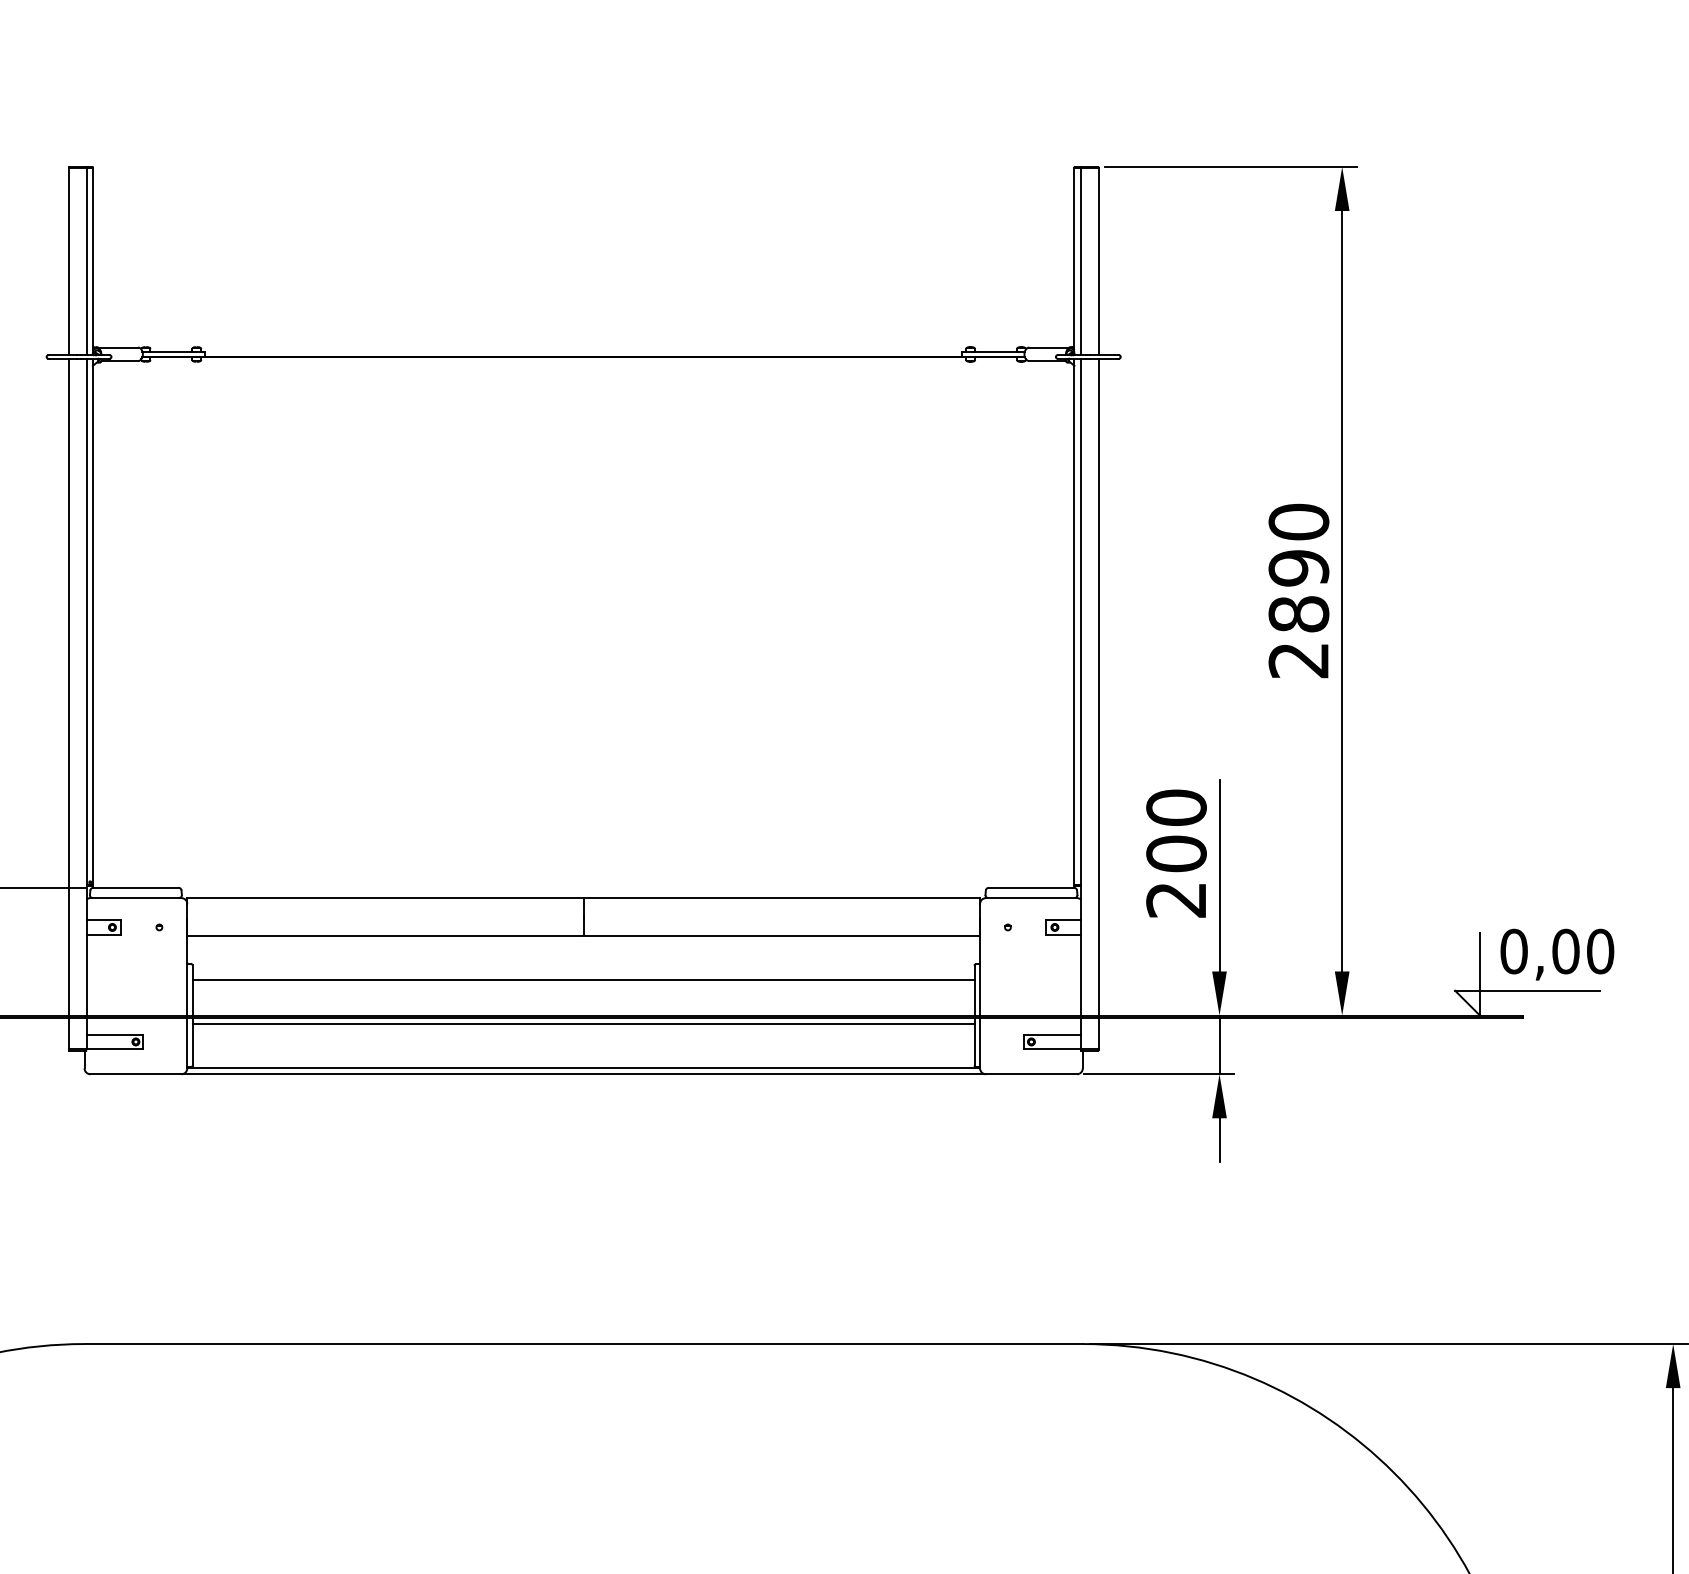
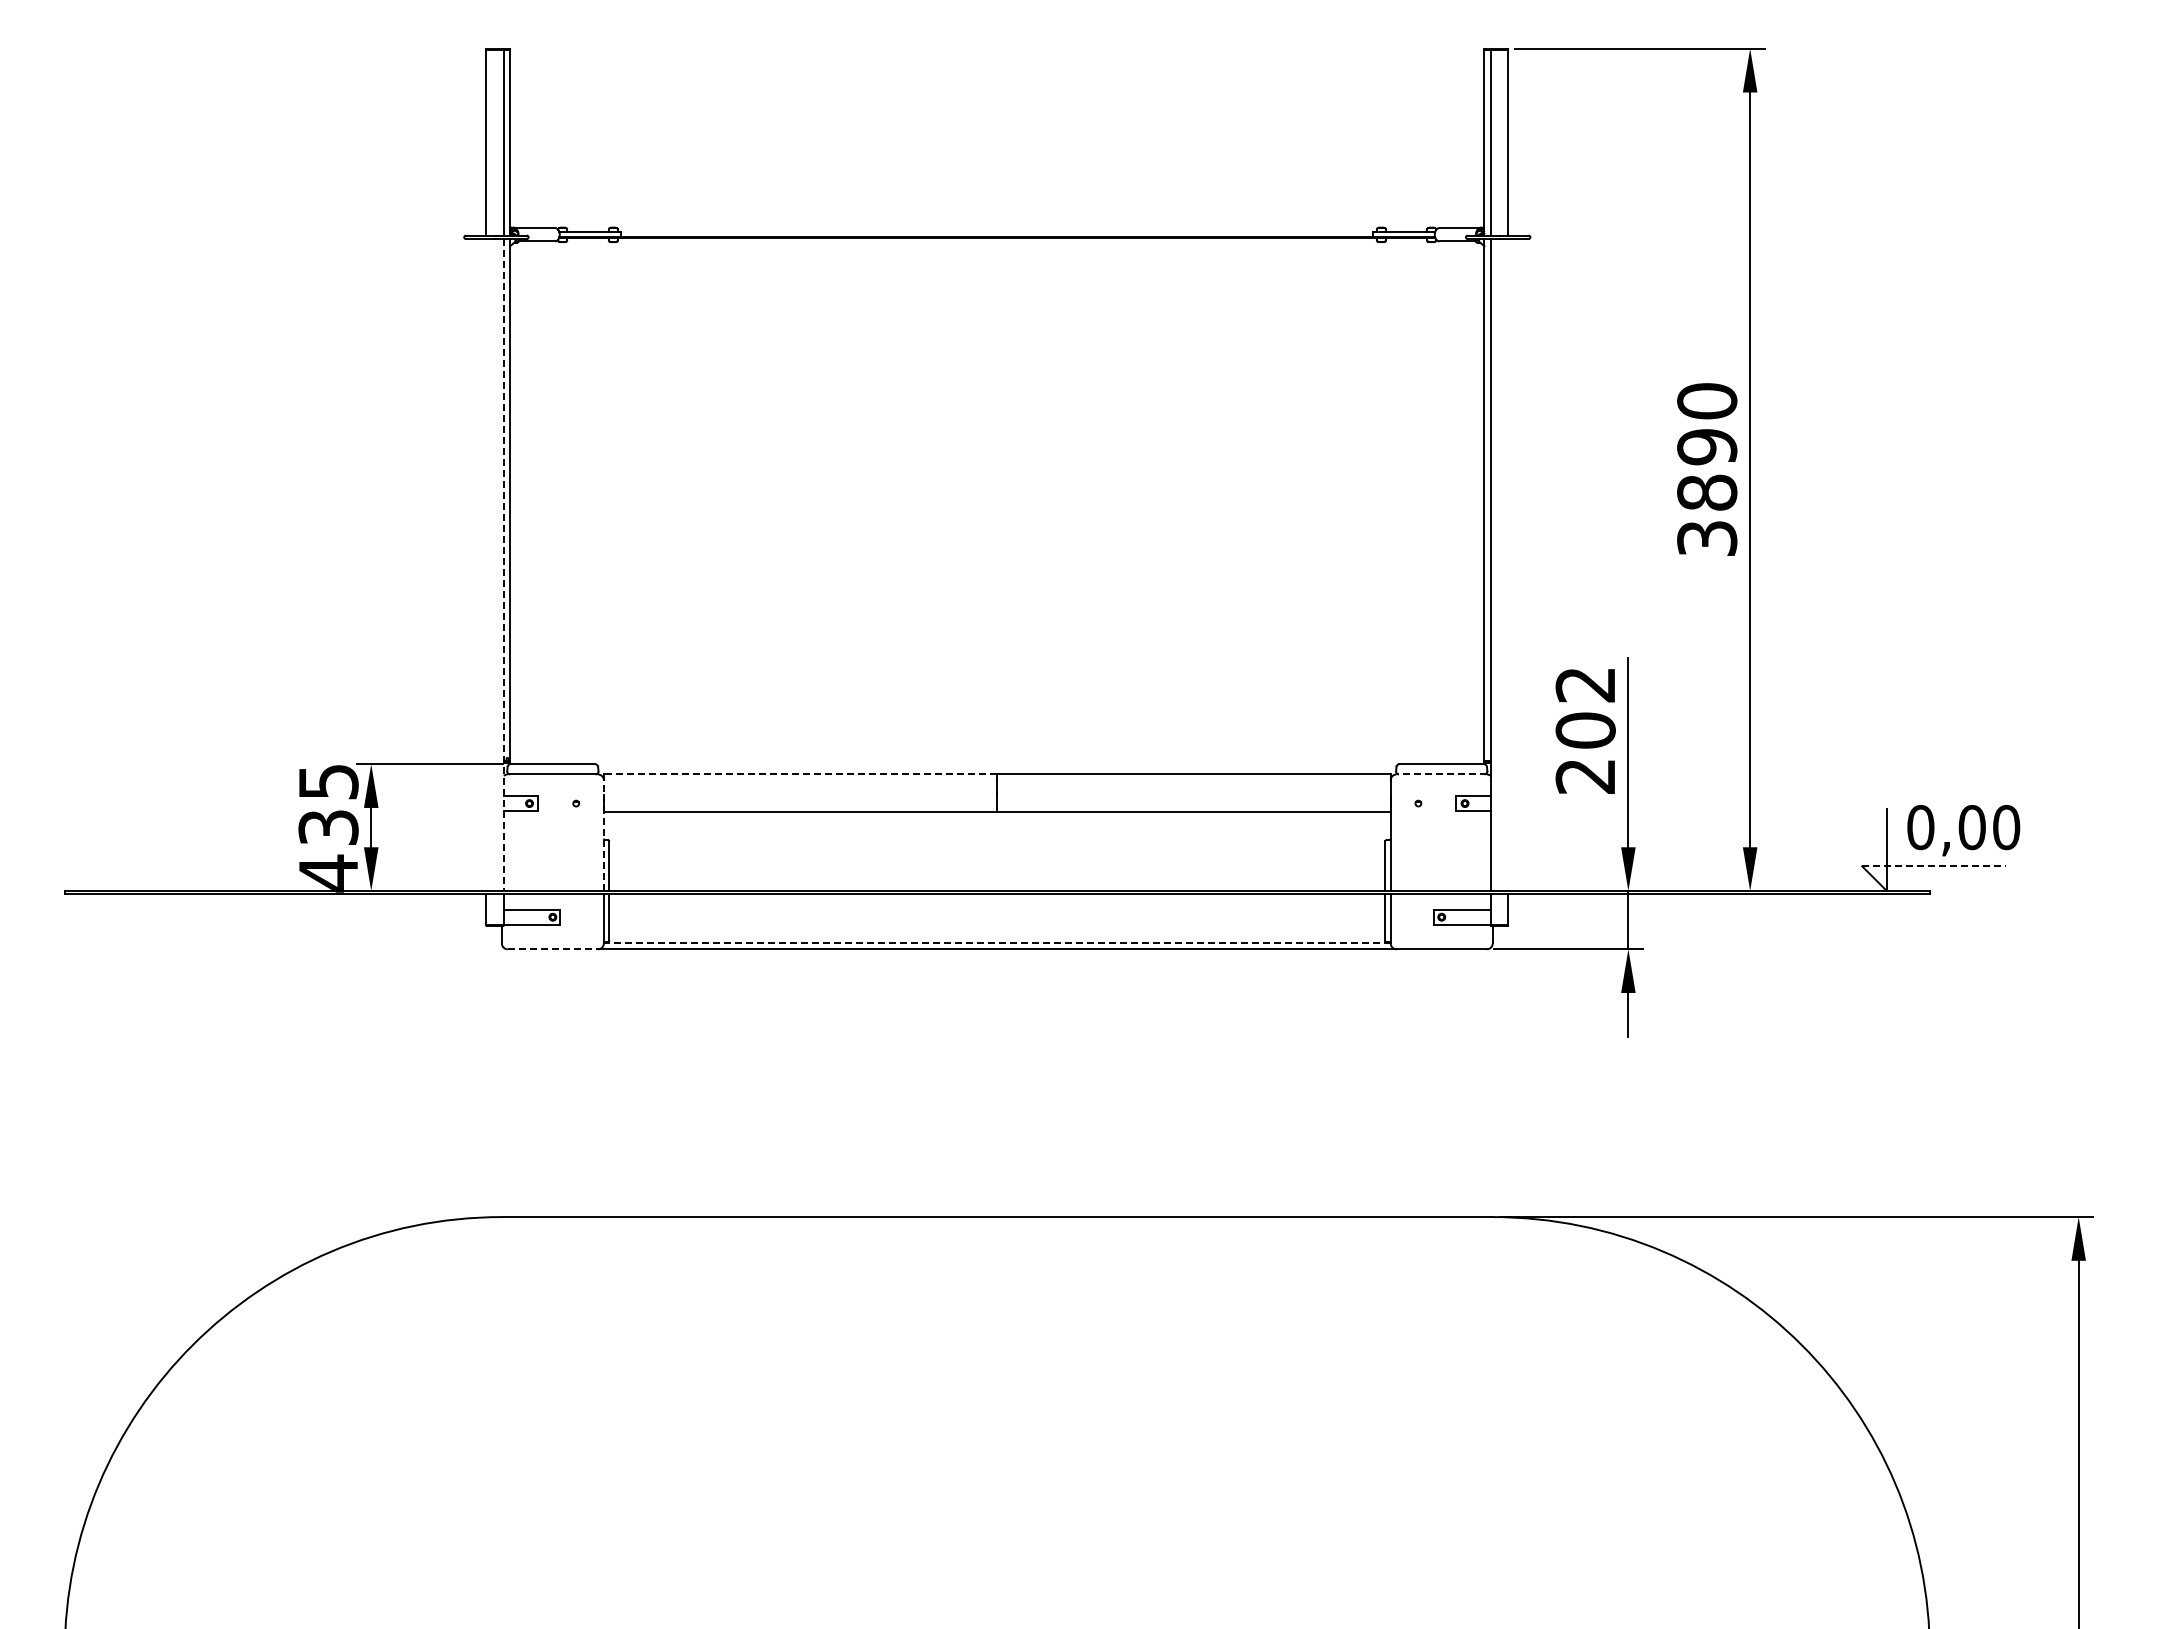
text: (1299, 660) -> (1707, 538), 2890 -> 3890
line: (69, 687) -> (486, 565), removed
line: (86, 687) -> (503, 565), solid -> dashed
line: (1098, 687) -> (1508, 565), removed
text: (1176, 807) -> (1585, 684), 200 -> 202
line: (385, 898) -> (800, 774), solid -> dashed
line: (1031, 898) -> (1441, 774), solid -> dashed
line: (186, 959) -> (603, 835), solid -> dashed
line: (583, 980) -> (997, 856), removed
line: (1527, 990) -> (1934, 866), solid -> dashed
line: (583, 1024) -> (997, 899), removed
line: (582, 1068) -> (996, 943), solid -> dashed
line: (136, 1074) -> (553, 949), solid -> dashed

